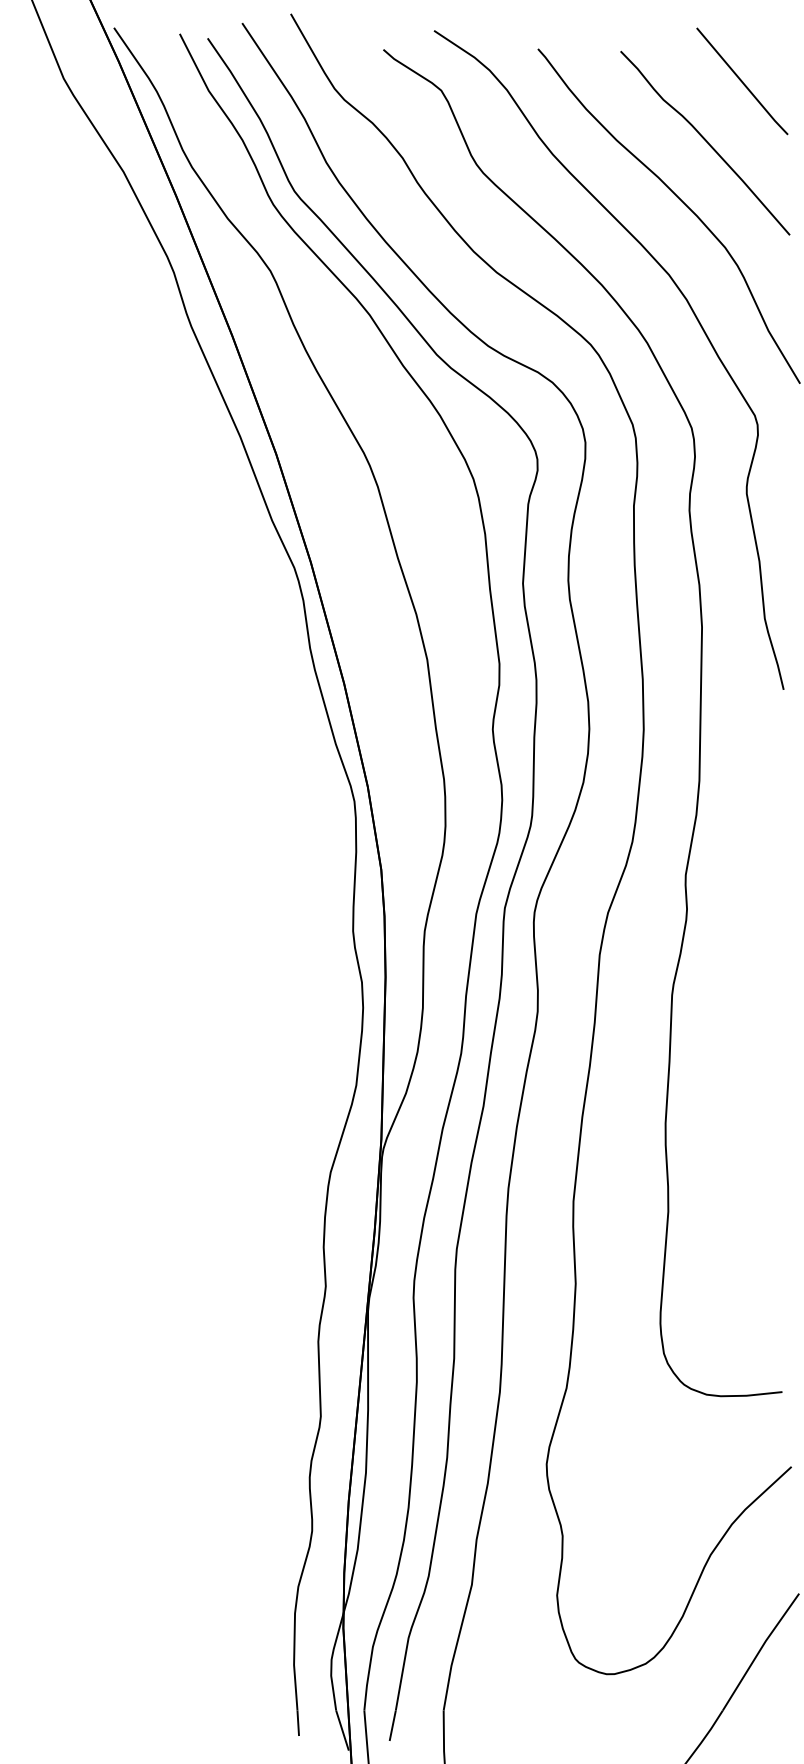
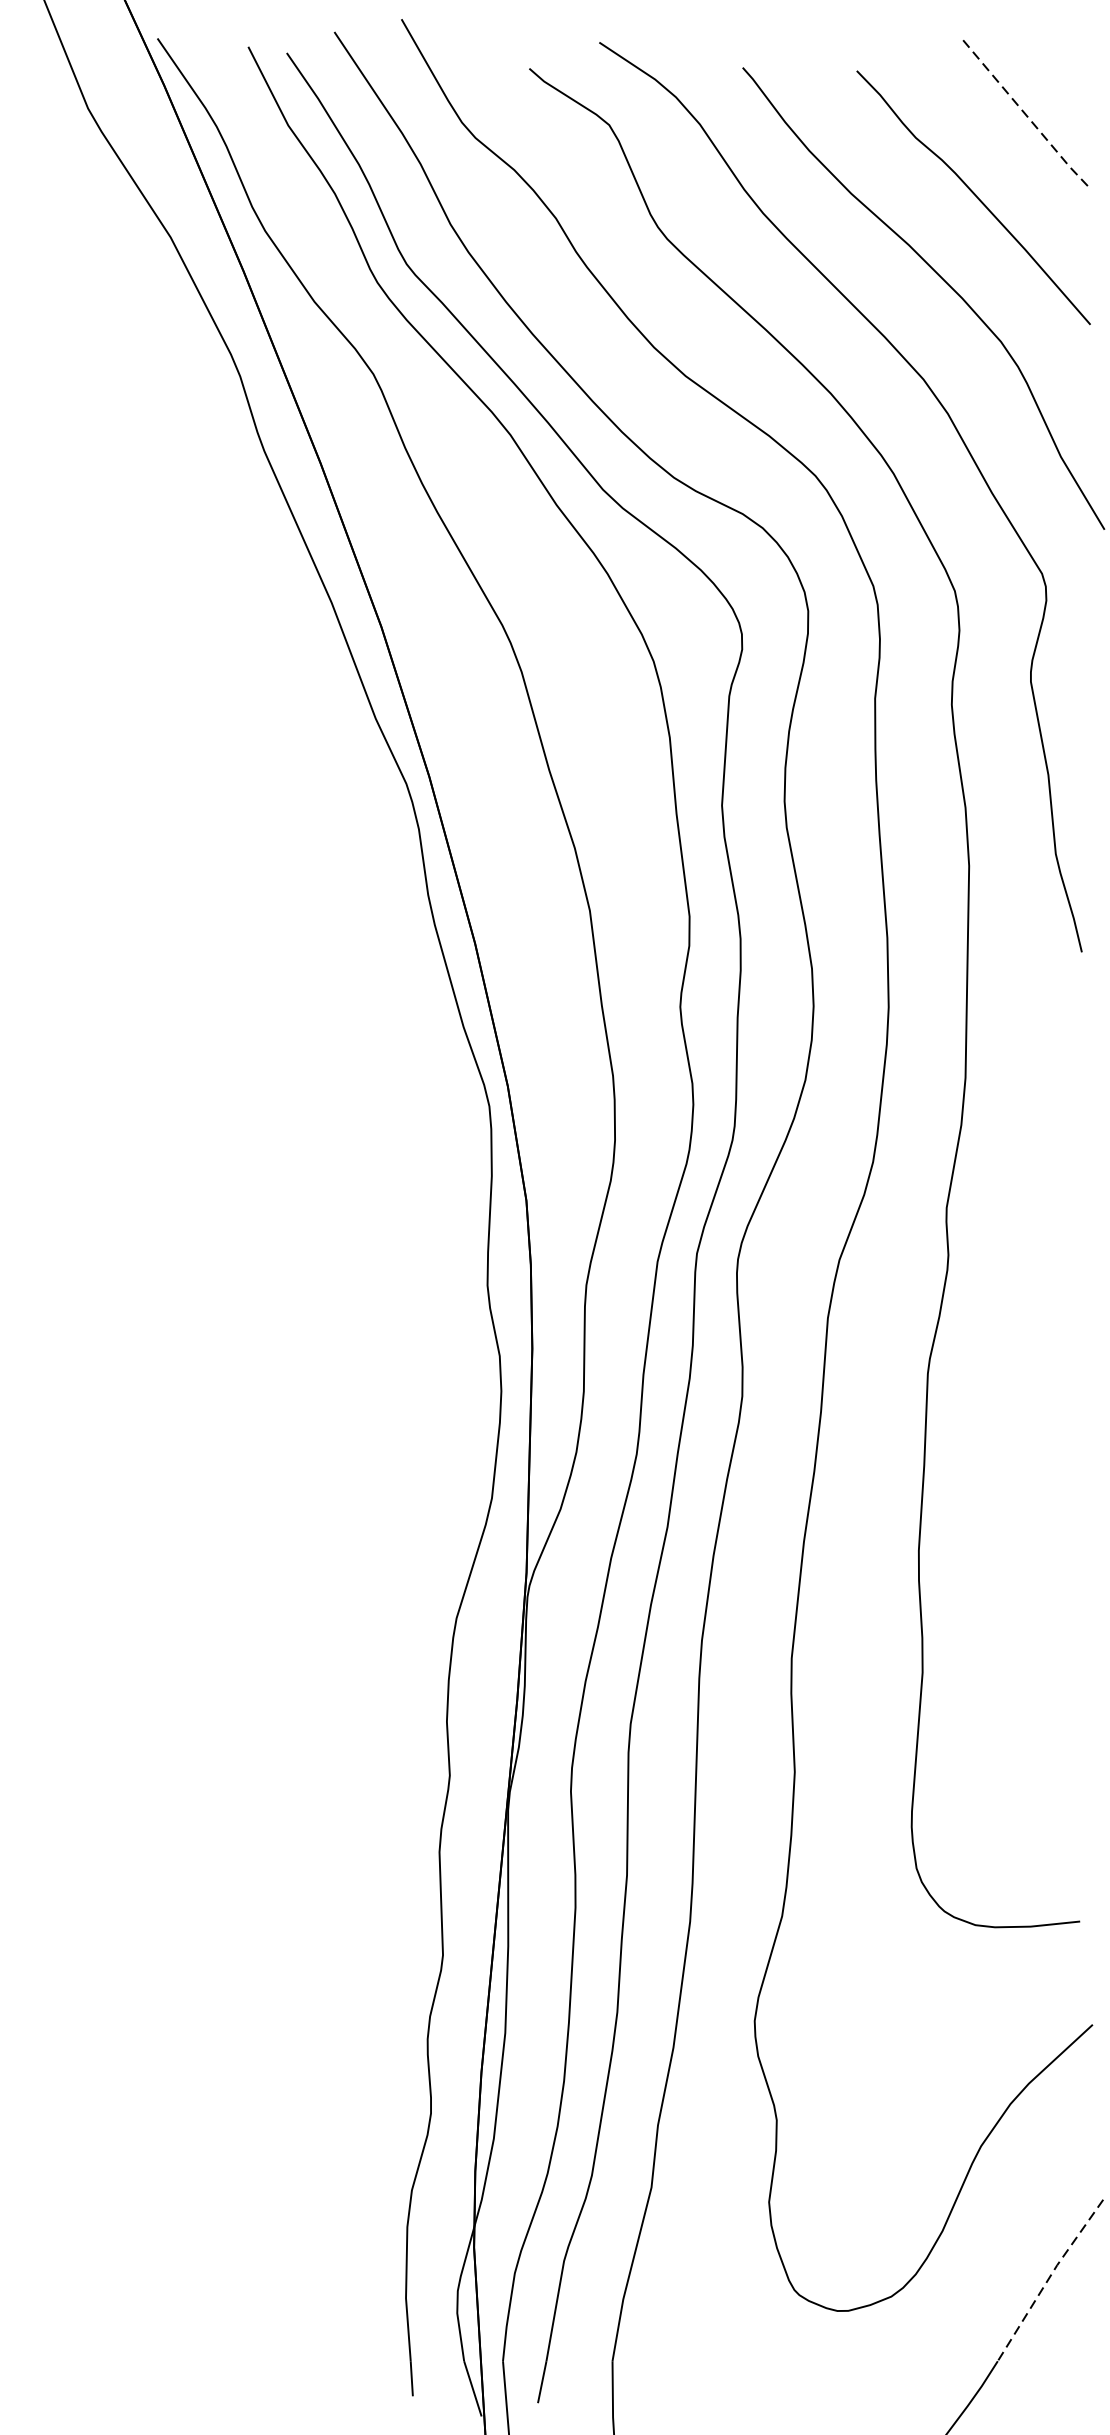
line: (742, 82) -> (1024, 113), solid -> dashed
line: (759, 1651) -> (1048, 2279), solid -> dashed

